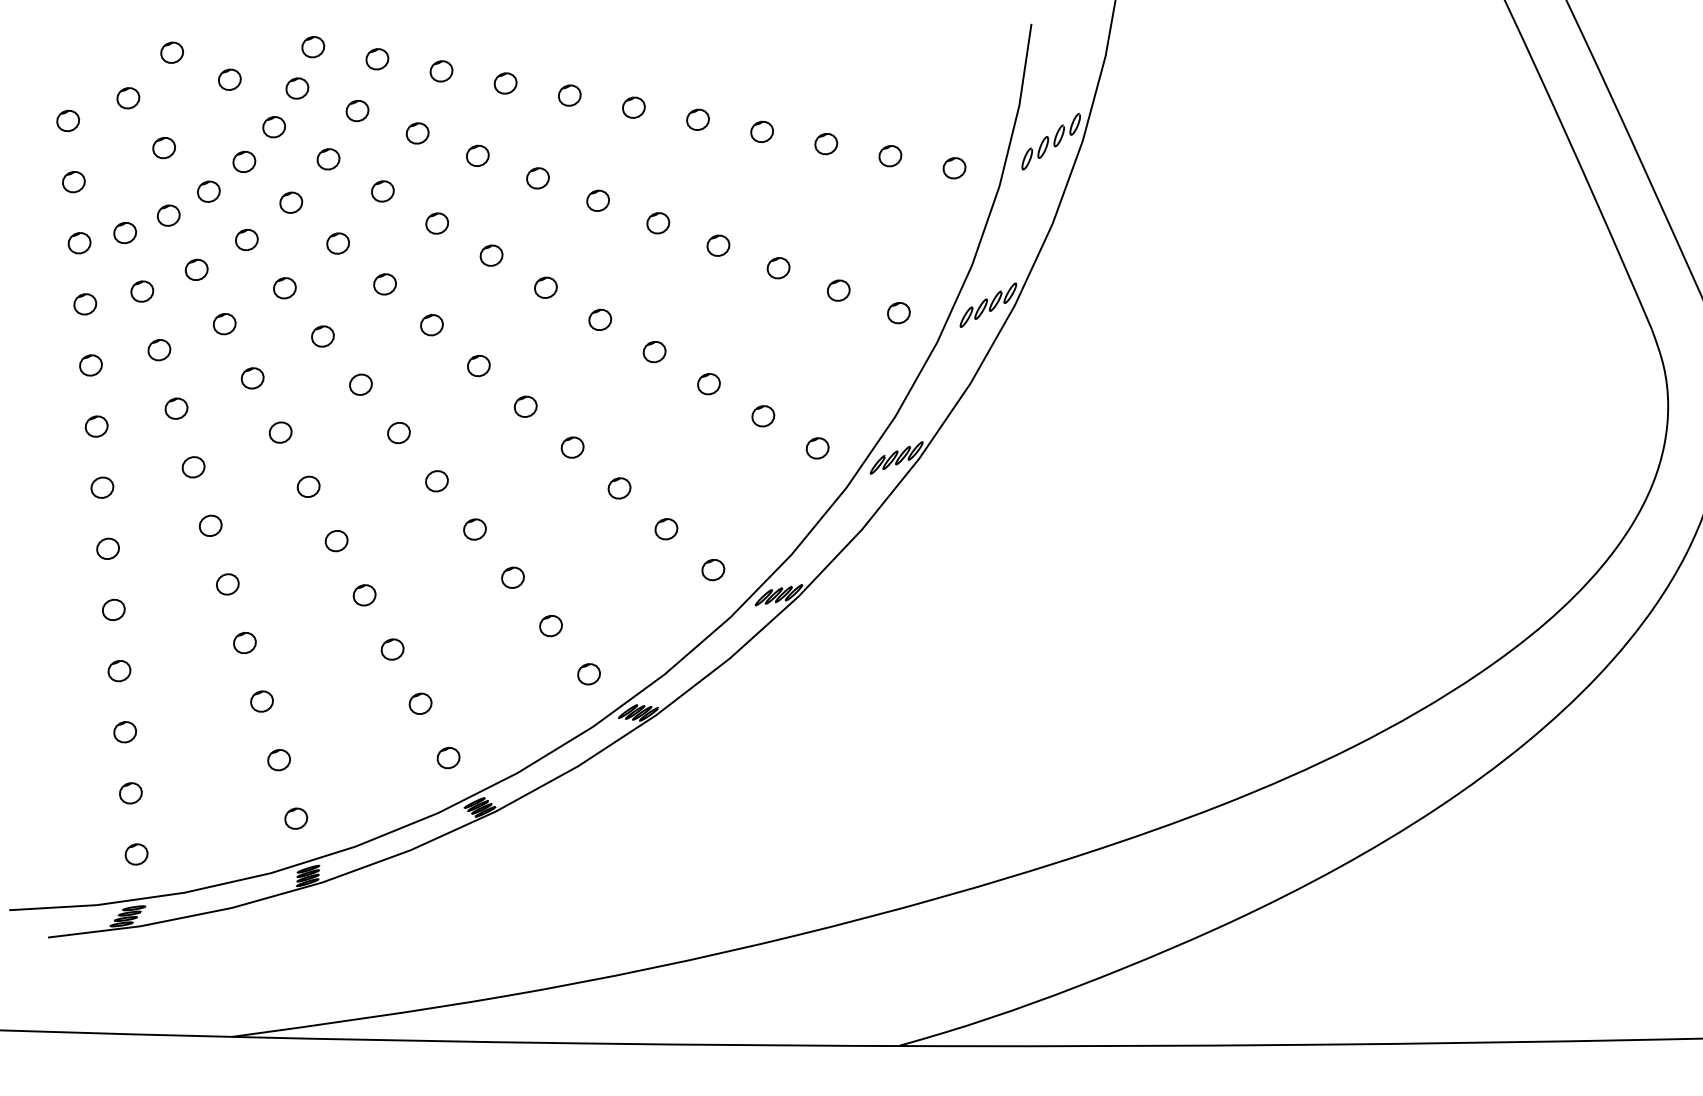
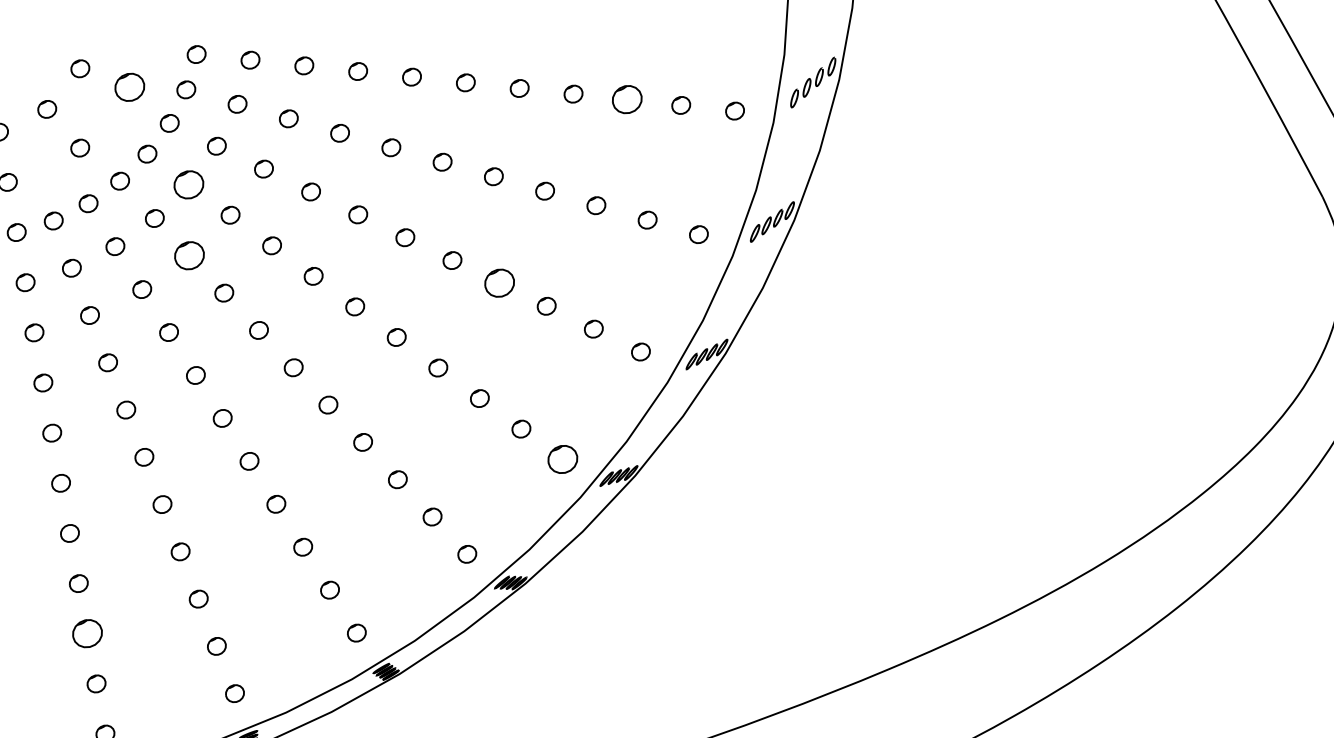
part: (229, 79) -> (129, 87), size x1.6
part: (826, 144) -> (627, 100), size x1.6
part: (291, 202) -> (189, 184), size x1.6
part: (284, 288) -> (189, 256), size x1.6
part: (654, 352) -> (499, 283), size x1.6
part: (713, 570) -> (563, 460), size x1.6
part: (125, 732) -> (87, 633), size x1.6

